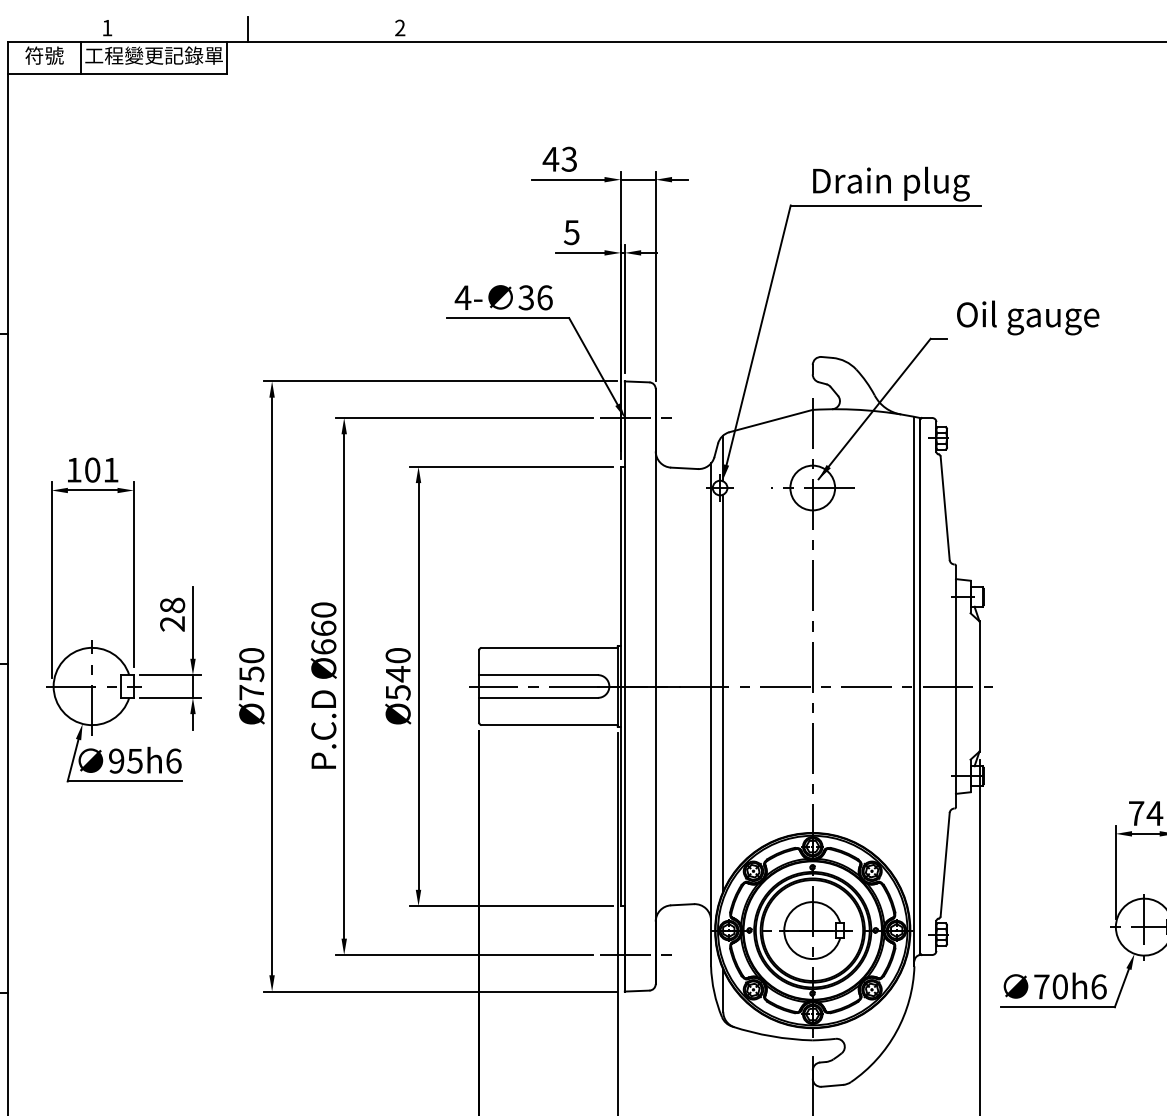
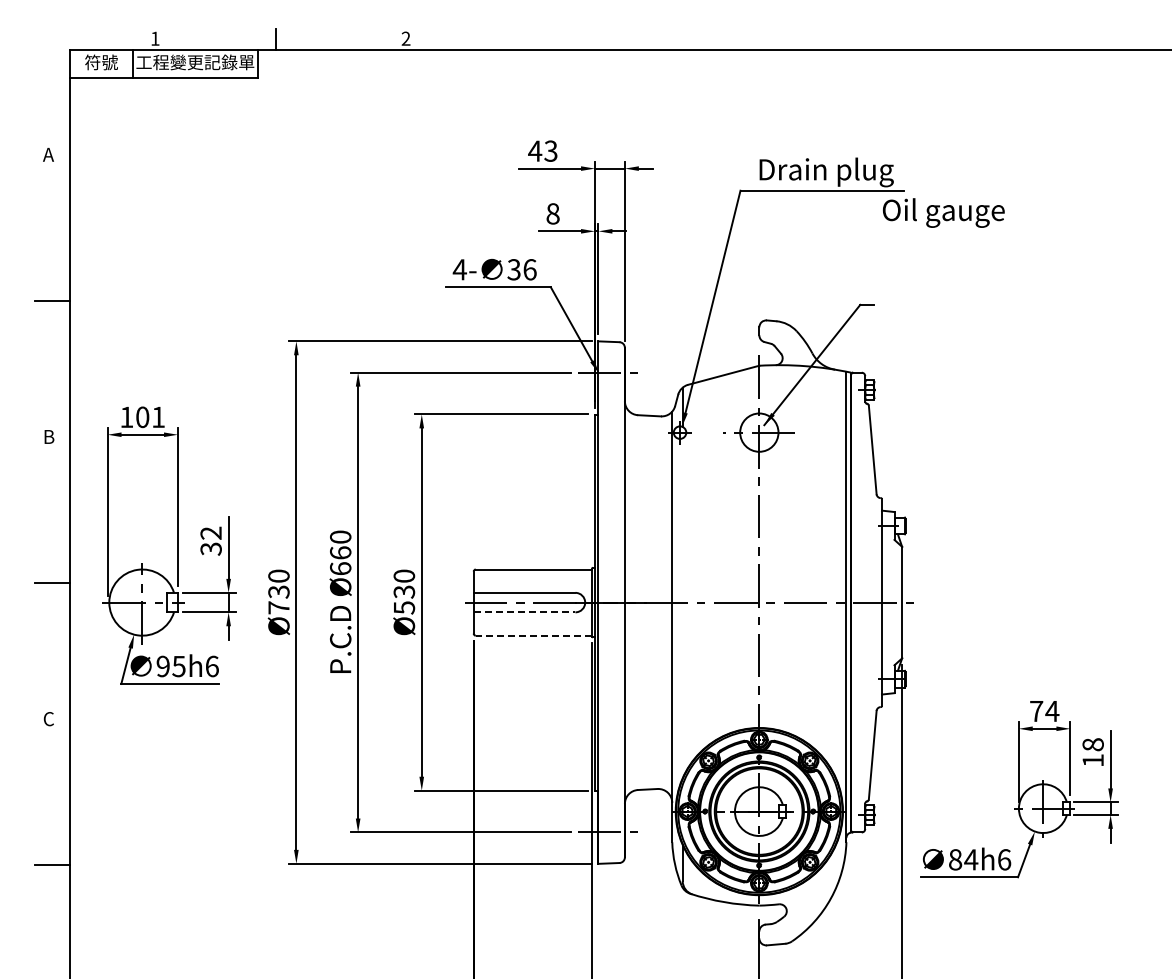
text: (571, 232) -> (552, 213), 5 -> 8
text: (1027, 317) -> (943, 212), moved
text: (171, 613) -> (210, 540), 28 -> 32
text: (251, 673) -> (278, 591), Ø750 -> Ø730
text: (398, 674) -> (404, 592), Ø540 -> Ø530
line: (723, 693) -> (682, 608), removed
line: (538, 698) -> (524, 612), solid -> dashed
line: (549, 724) -> (533, 635), solid -> dashed
text: (1051, 986) -> (963, 859), 70h6 -> 84h6

